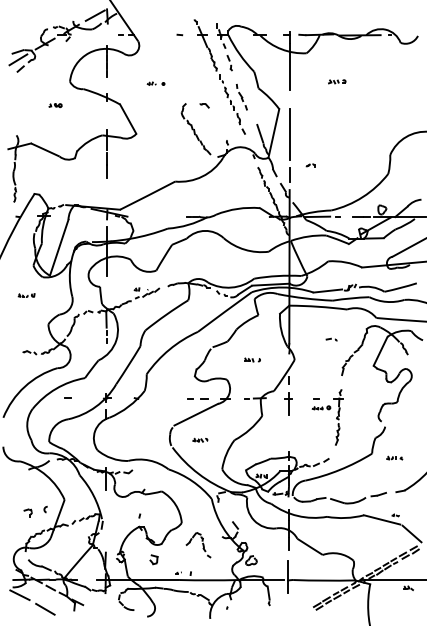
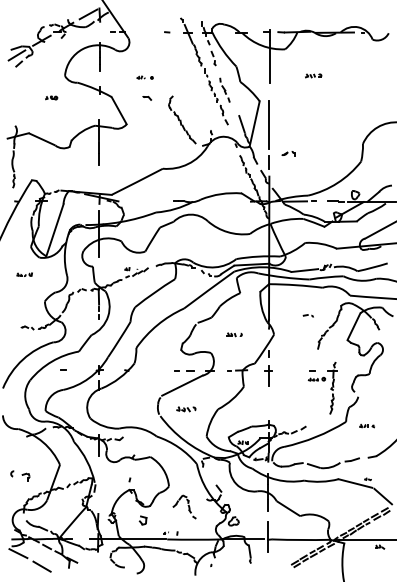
part: (204, 106) -> (147, 98), moved
part: (310, 165) -> (288, 153), size x1.6
part: (327, 410) -> (322, 381), moved
part: (199, 440) -> (185, 409), size x1.4
arc: (45, 509) -> (12, 473), moved

